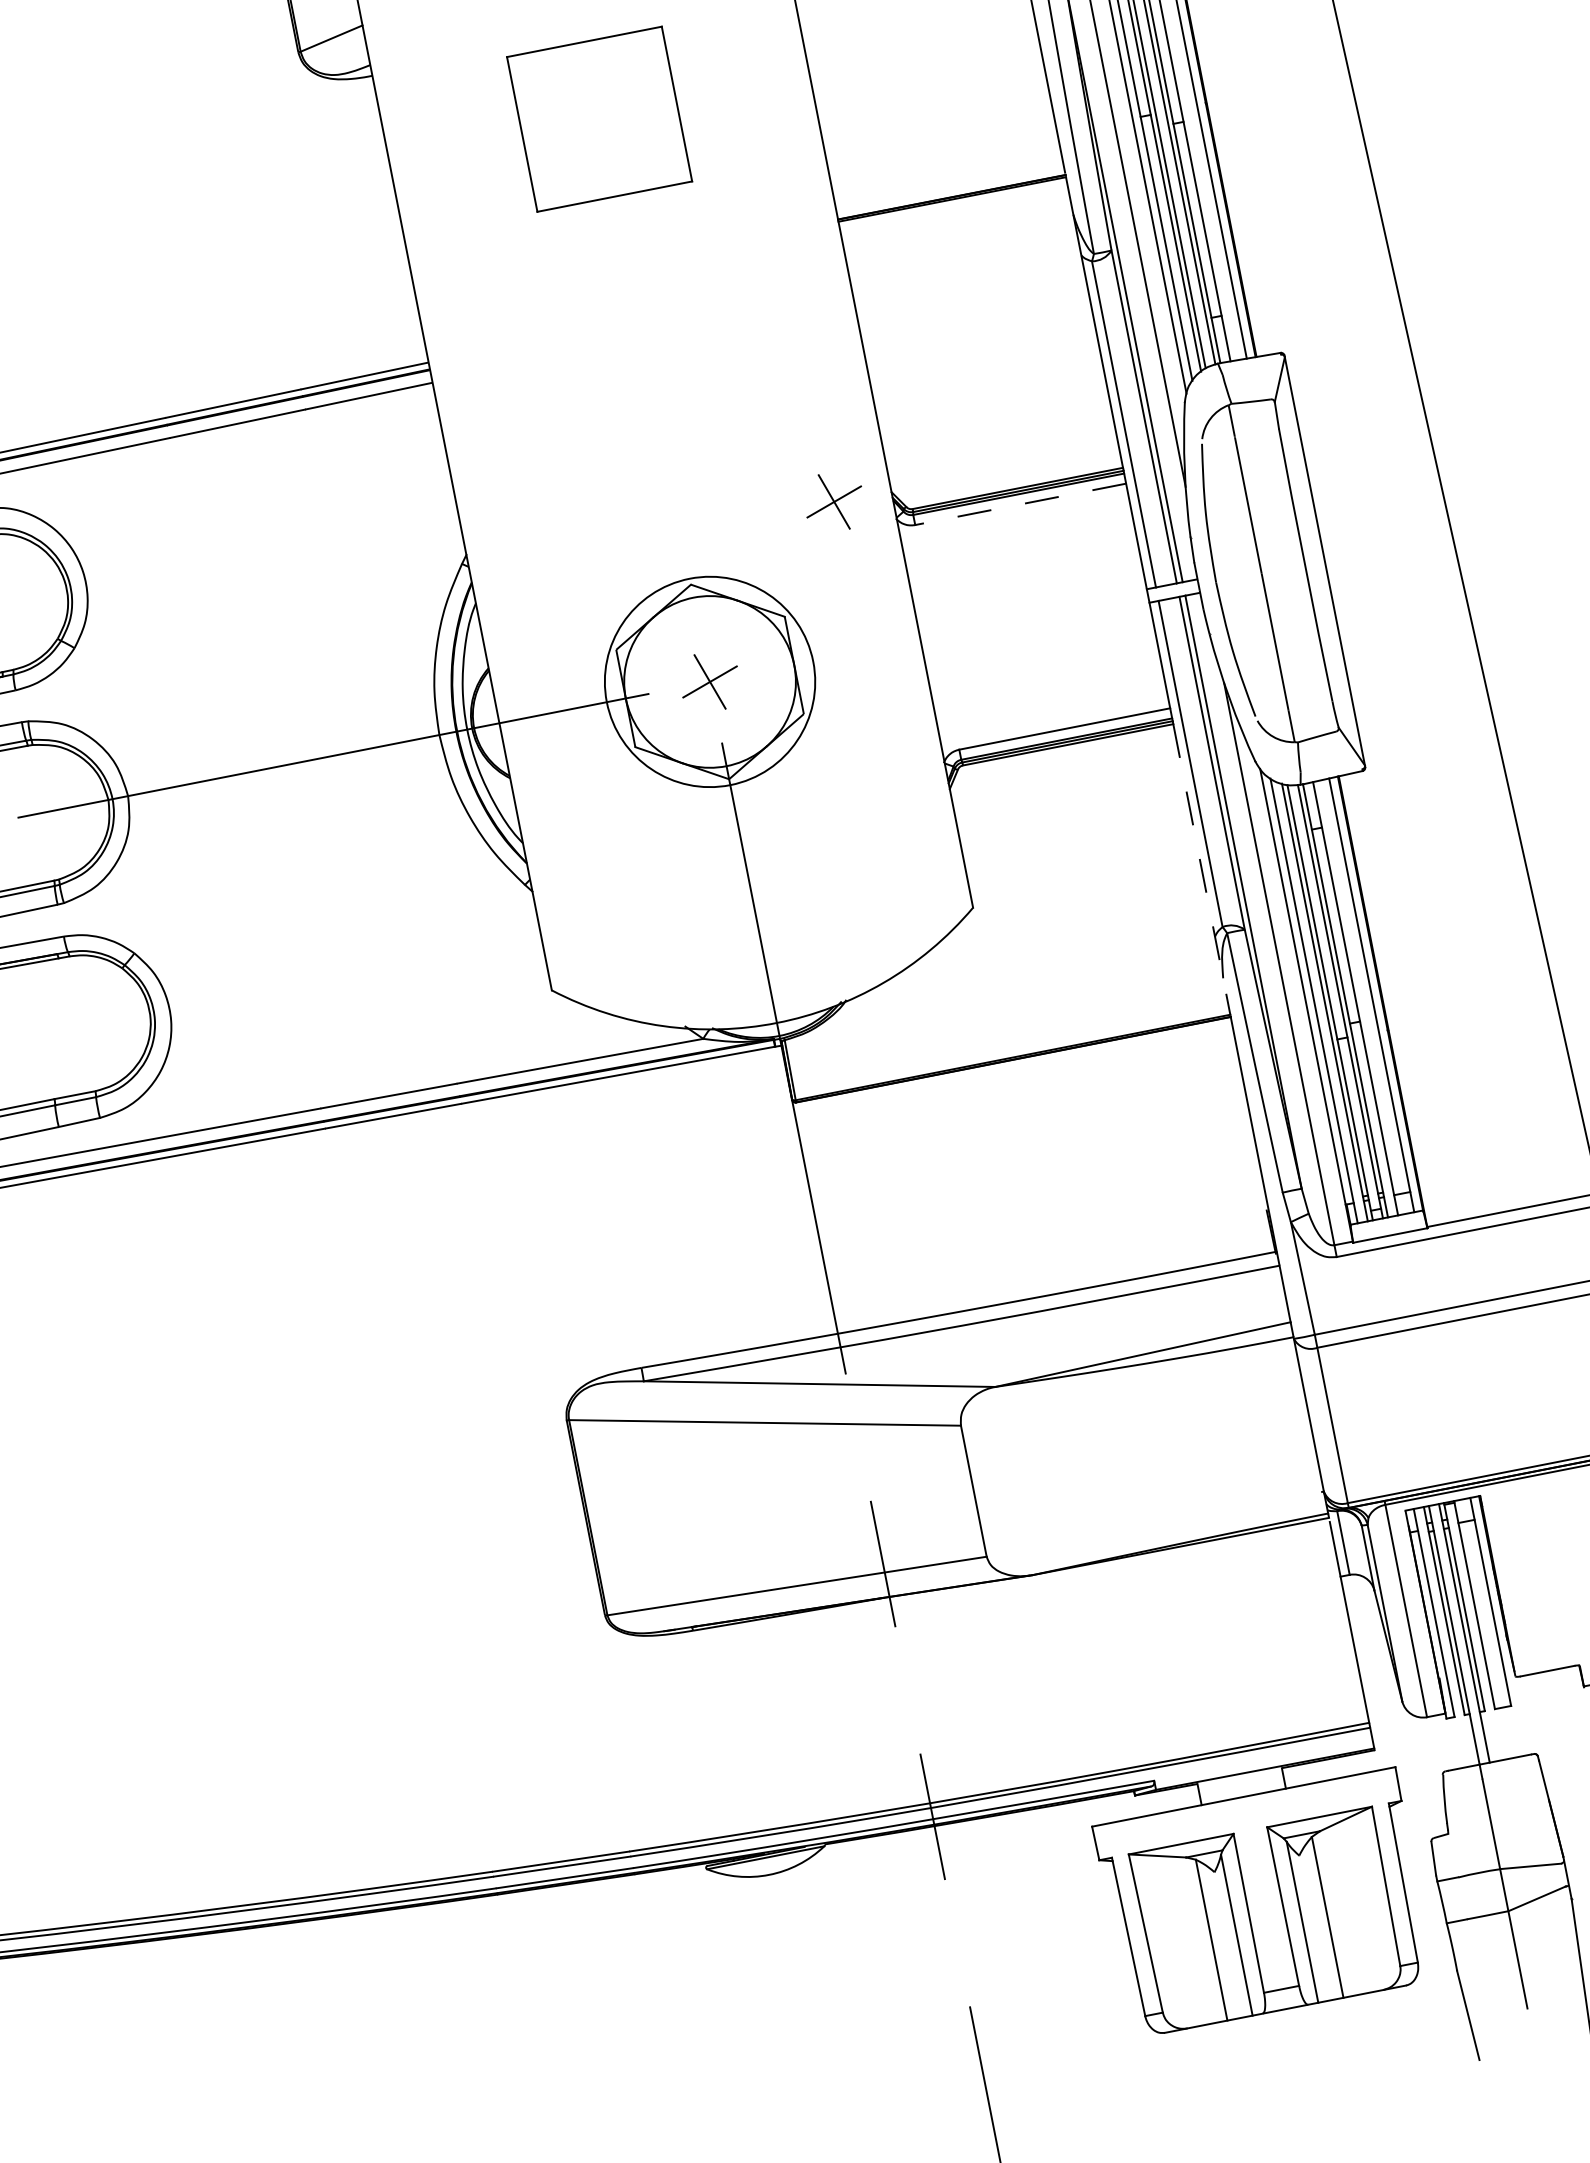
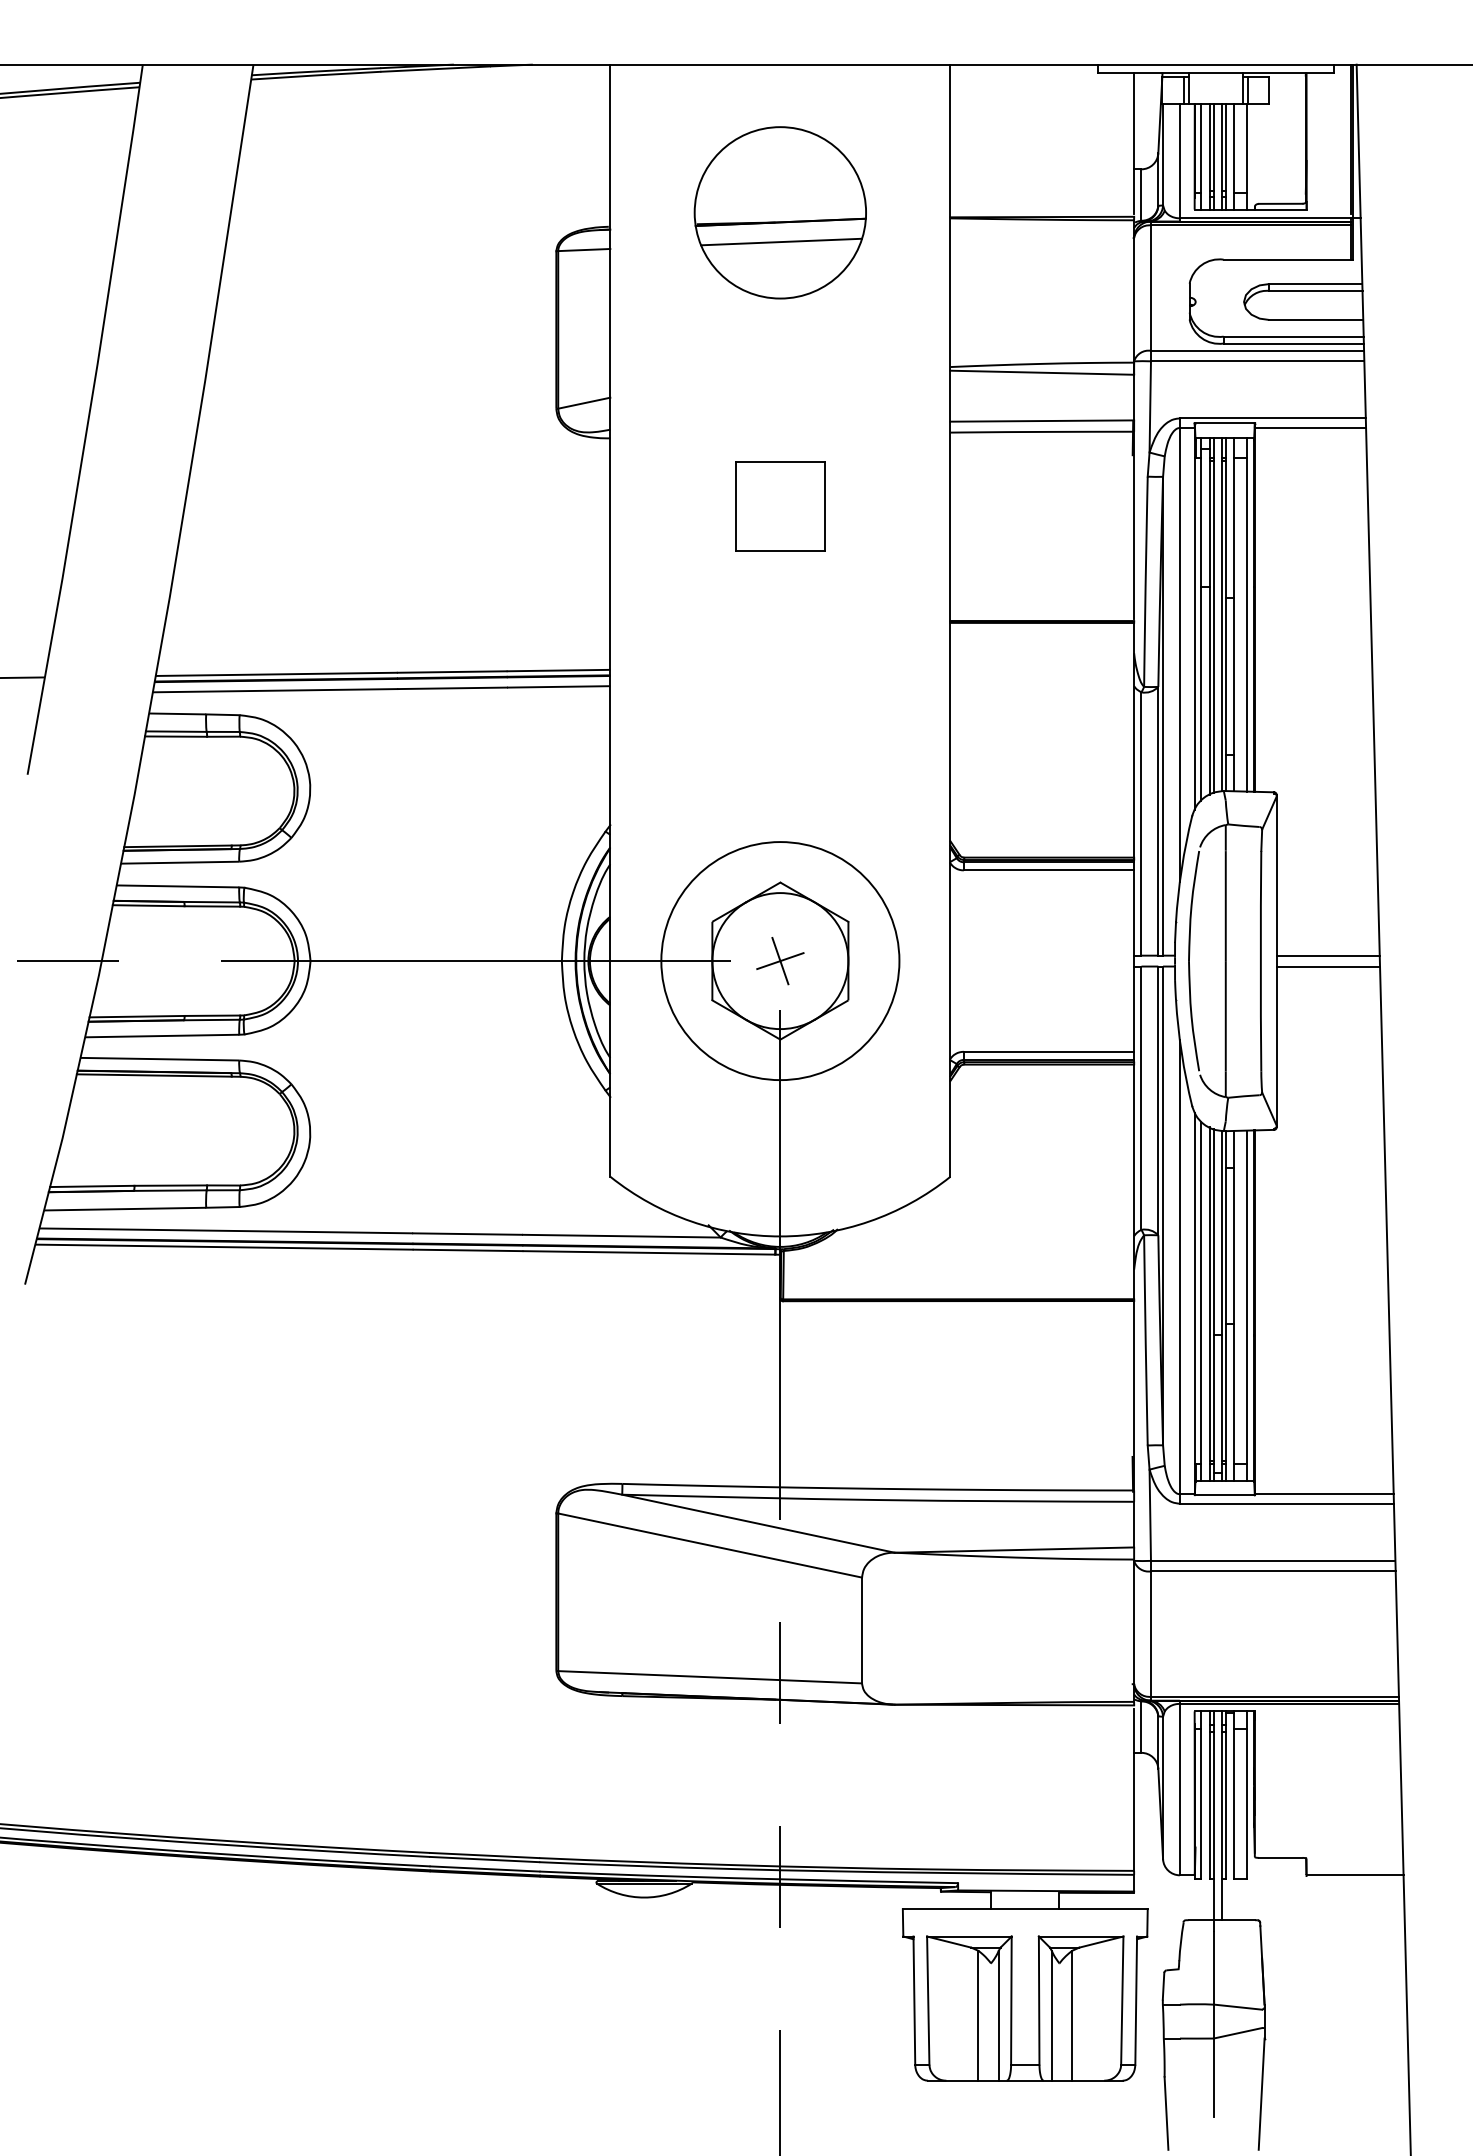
part: (599, 118) -> (780, 506), size x0.71
part: (834, 502) -> (904, 840), removed
line: (1020, 504) -> (1048, 870), dashed -> solid
line: (1386, 542) -> (1327, 955), added
line: (1390, 555) -> (1328, 966), added
circle: (710, 682) -> (780, 961), size x1.43
line: (1202, 870) -> (1134, 1182), dashed -> solid

